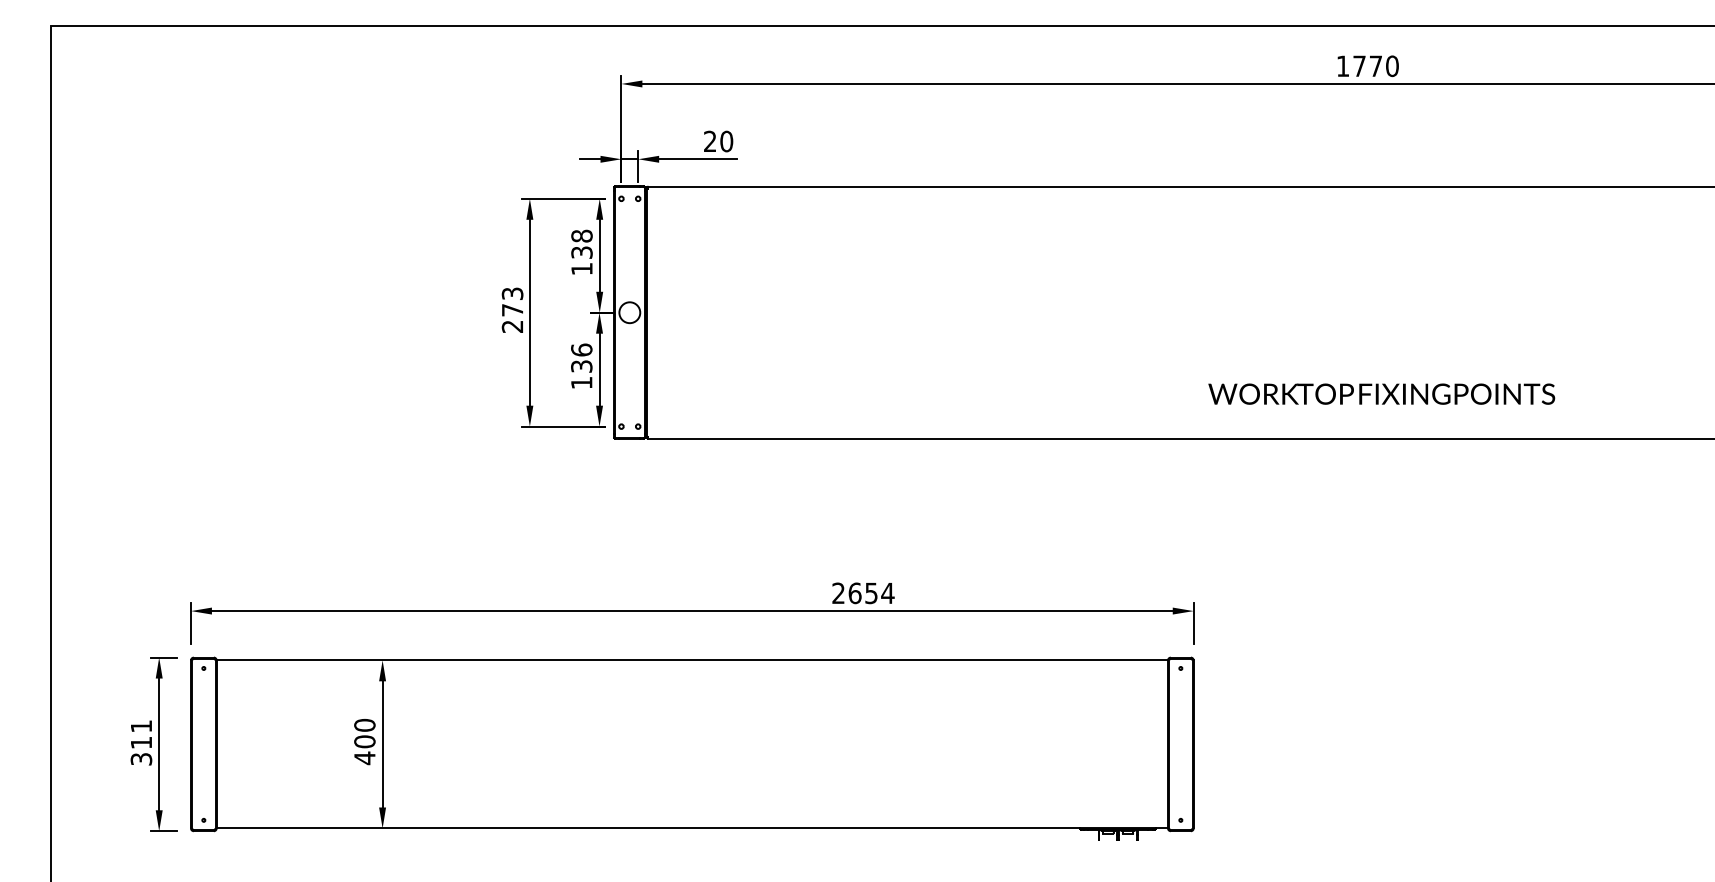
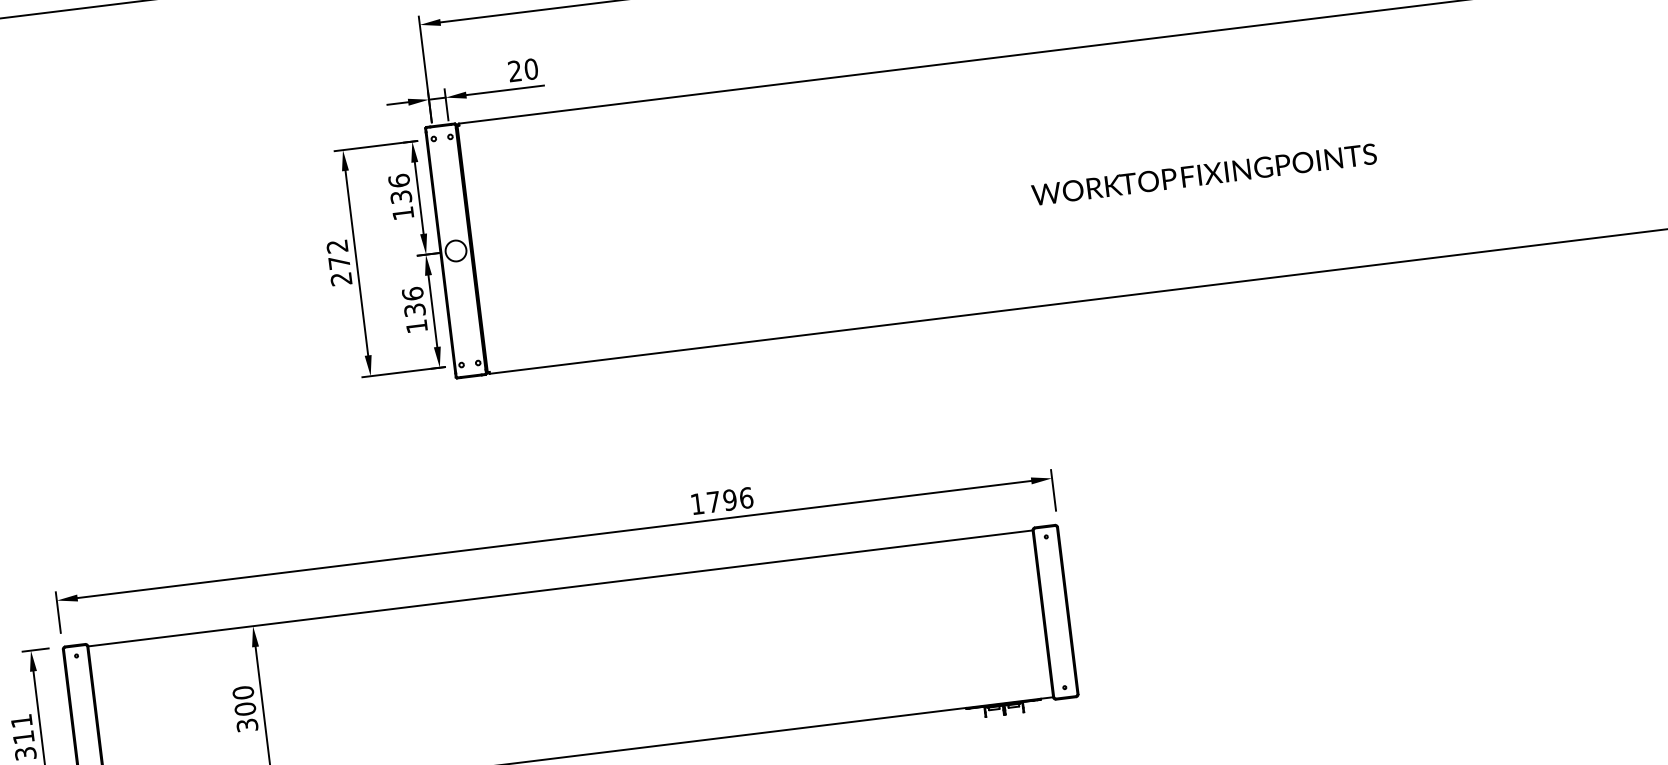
text: (581, 235) -> (398, 180), 138 -> 136
text: (512, 293) -> (337, 246), 273 -> 272
text: (1381, 393) -> (1203, 174), moved
text: (863, 593) -> (722, 501), 2654 -> 1796
text: (364, 758) -> (247, 725), 400 -> 300

